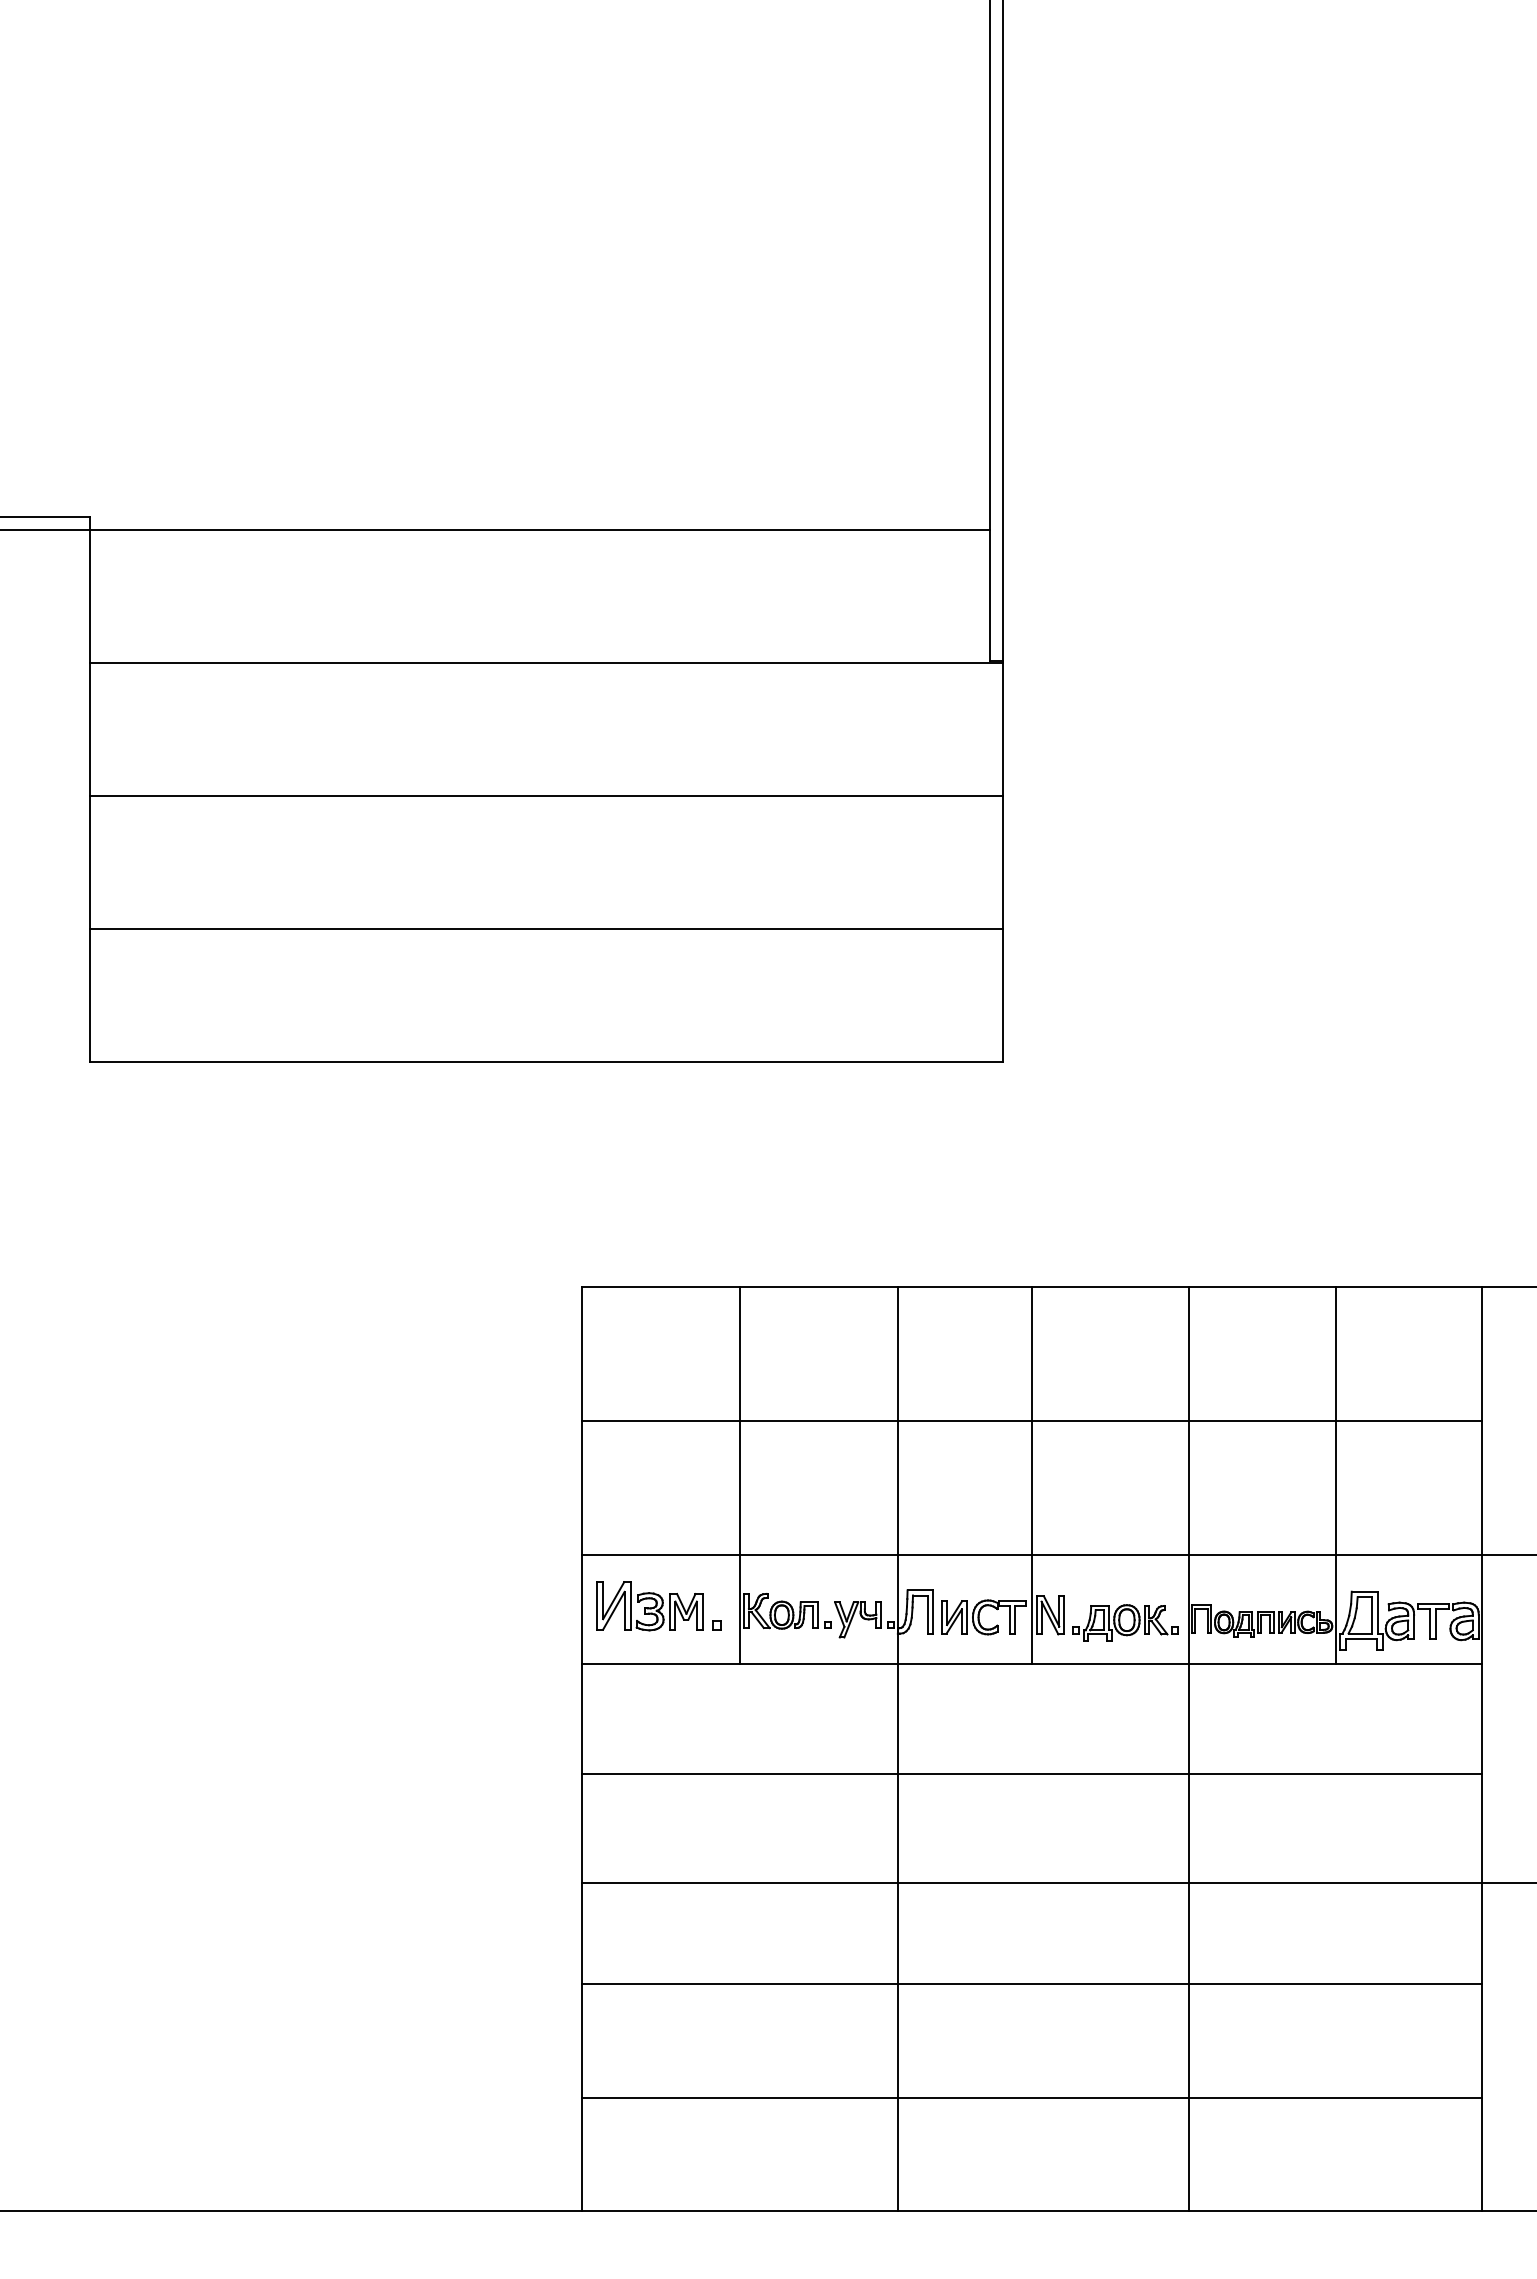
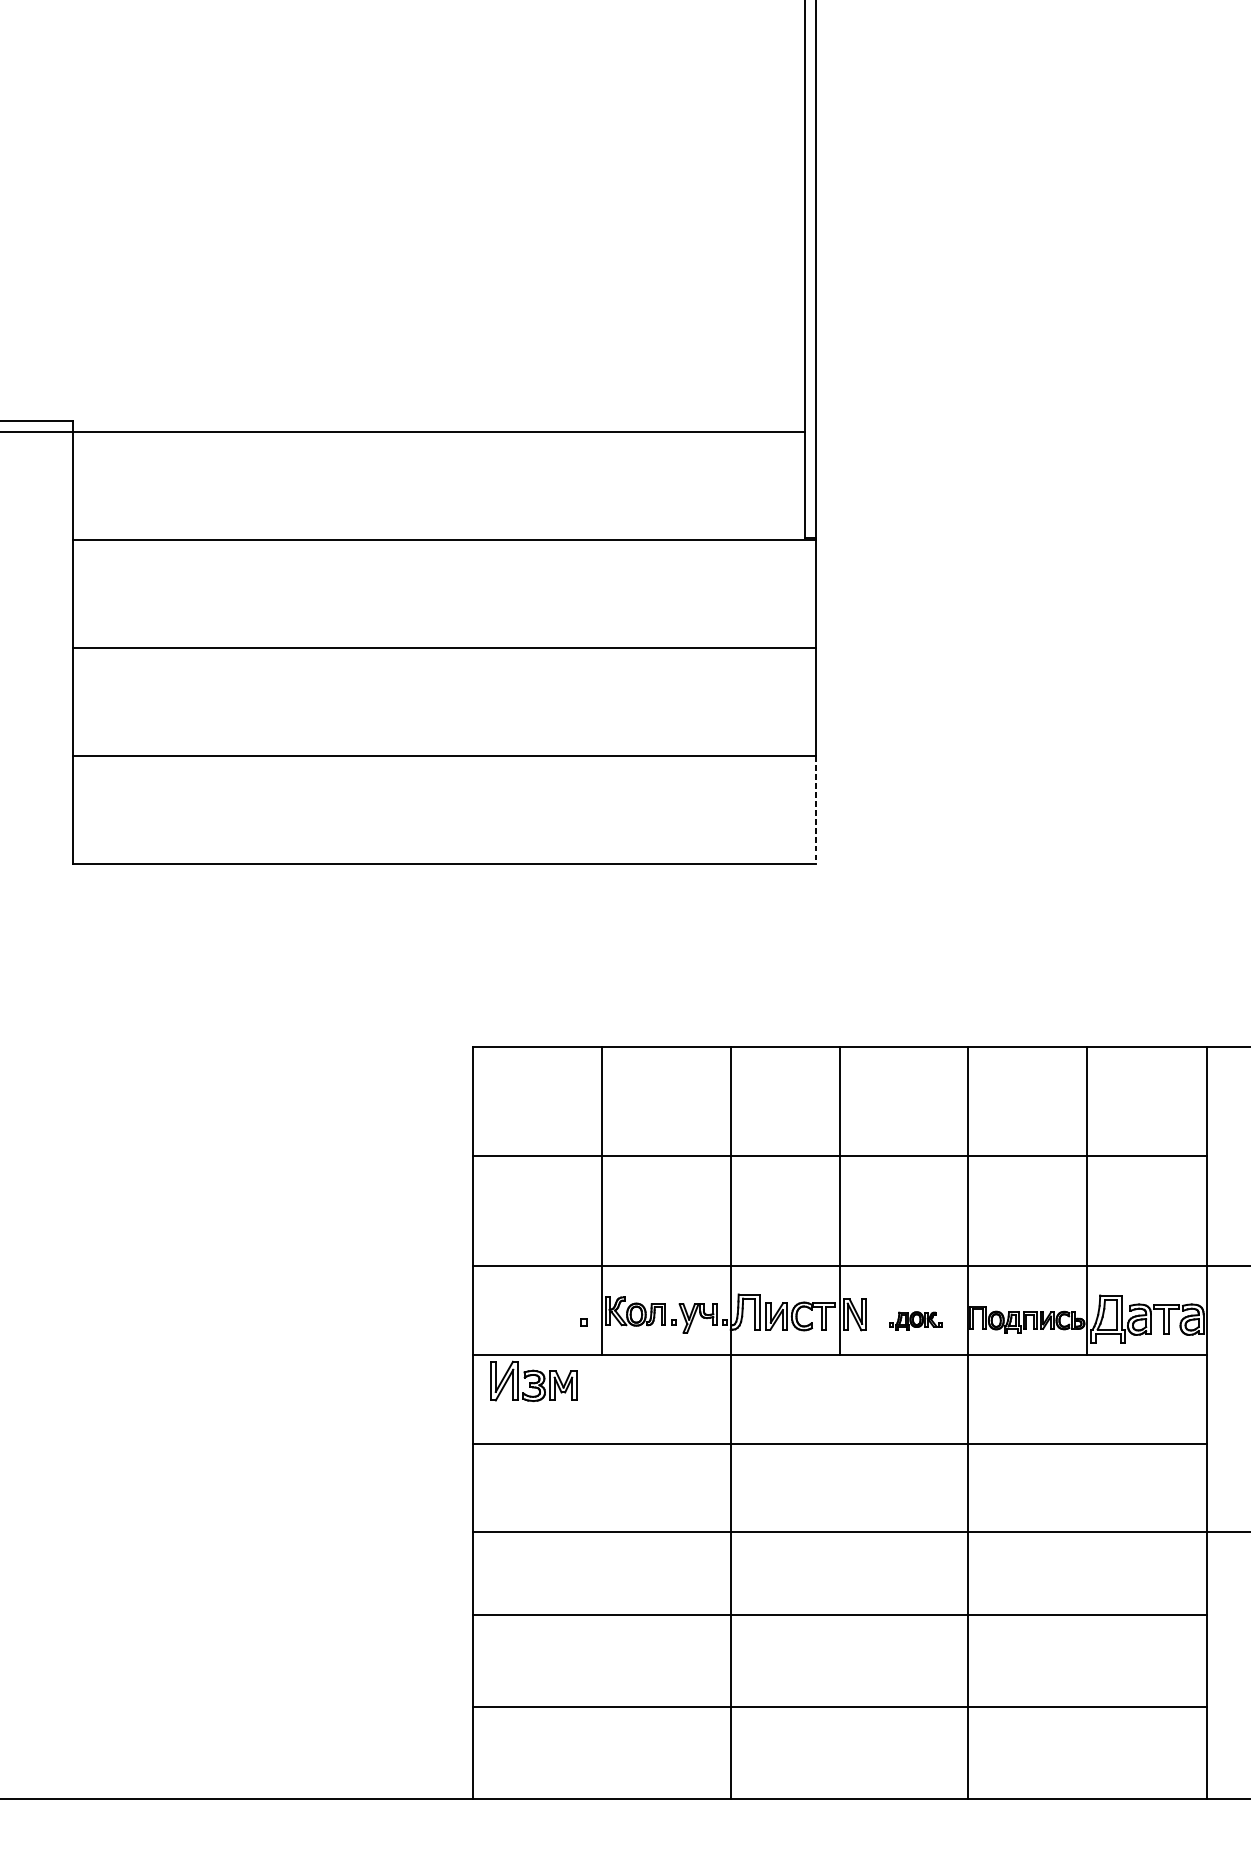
line: (1002, 996) -> (815, 811), solid -> dashed
part: (649, 1606) -> (533, 1381), moved
part: (1125, 1622) -> (916, 1320), size x0.6

